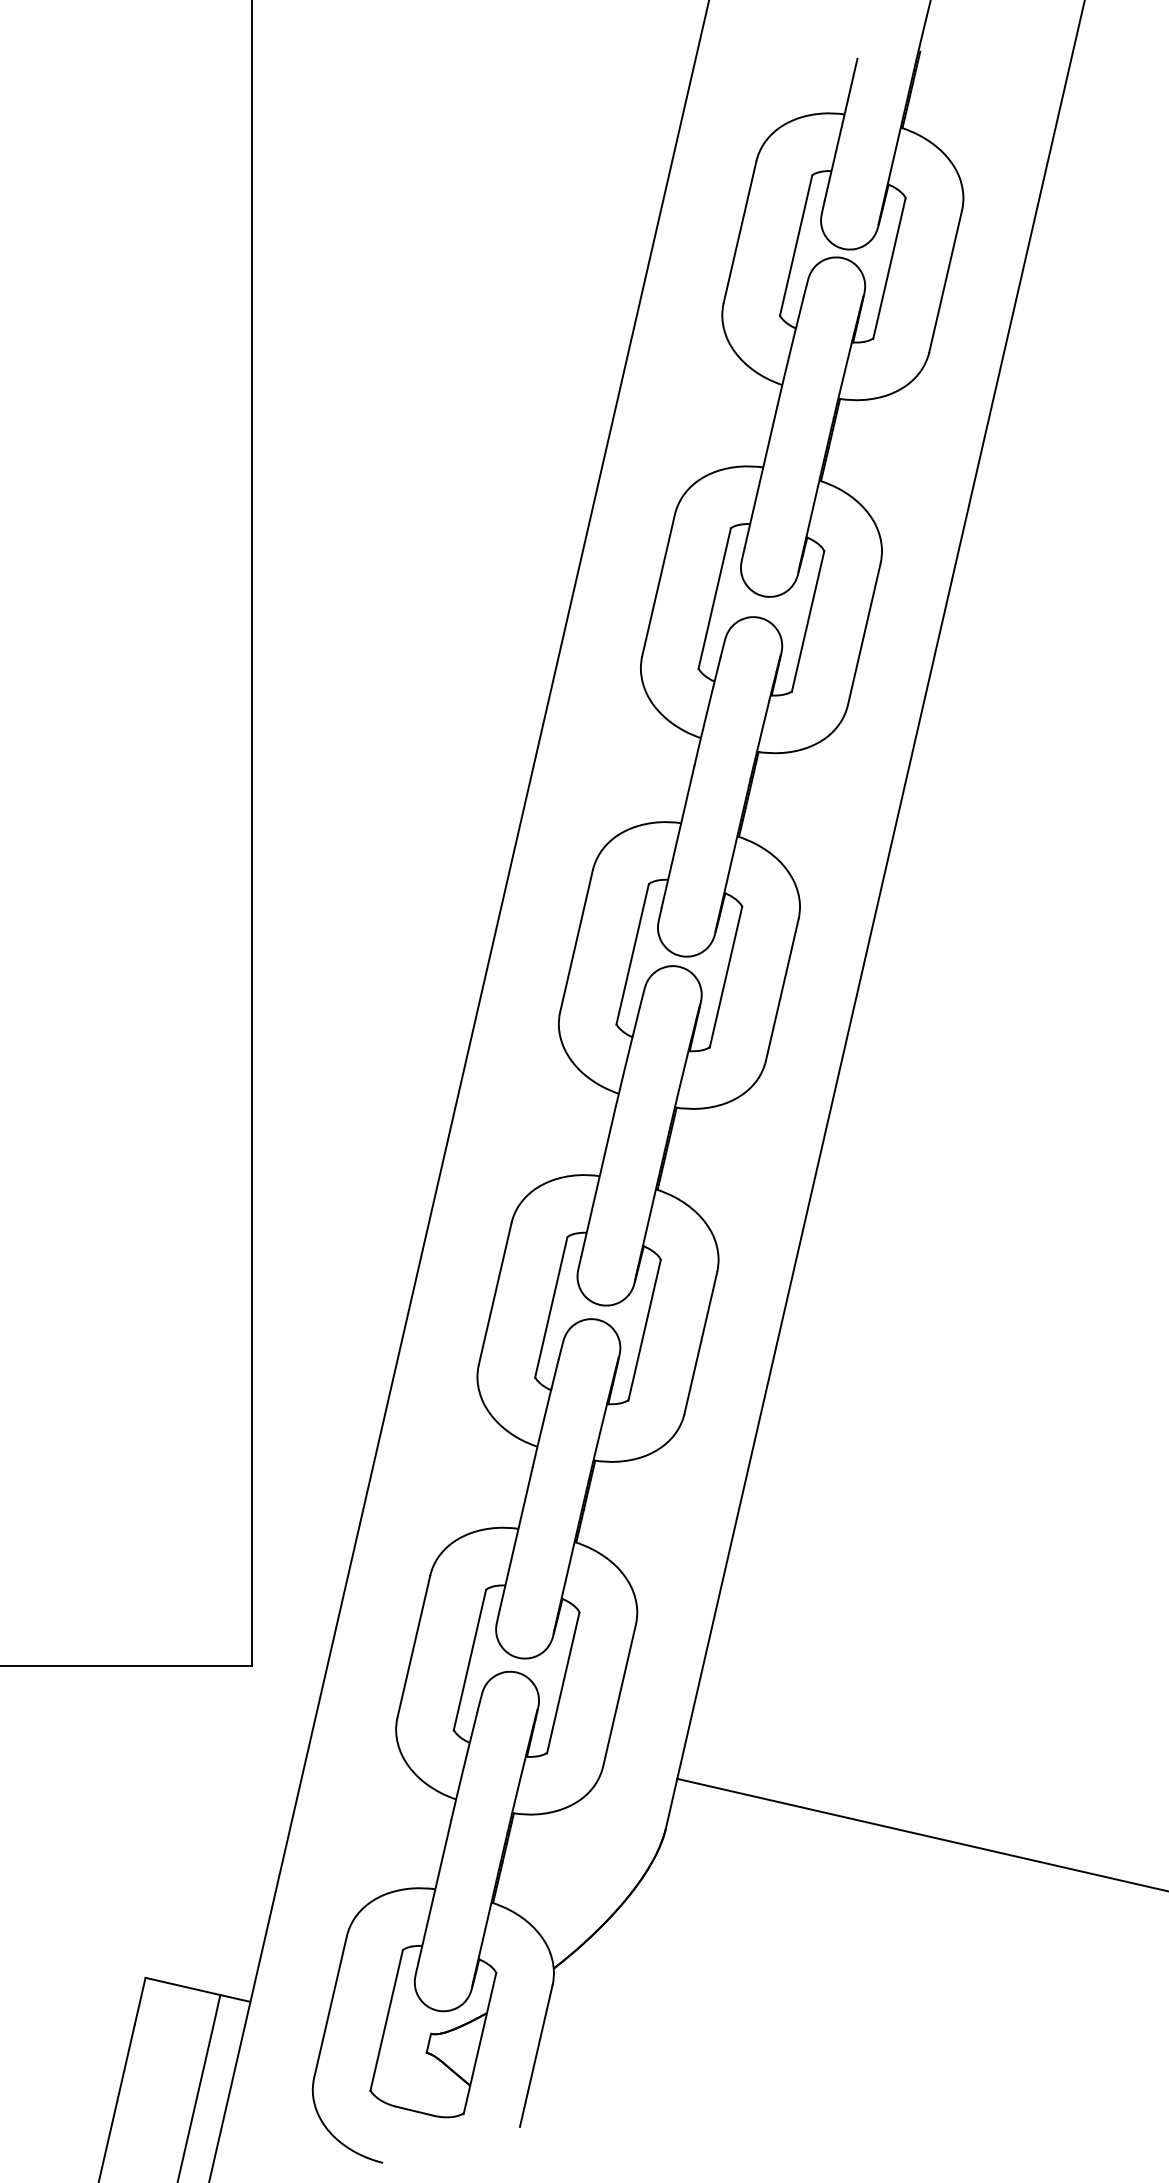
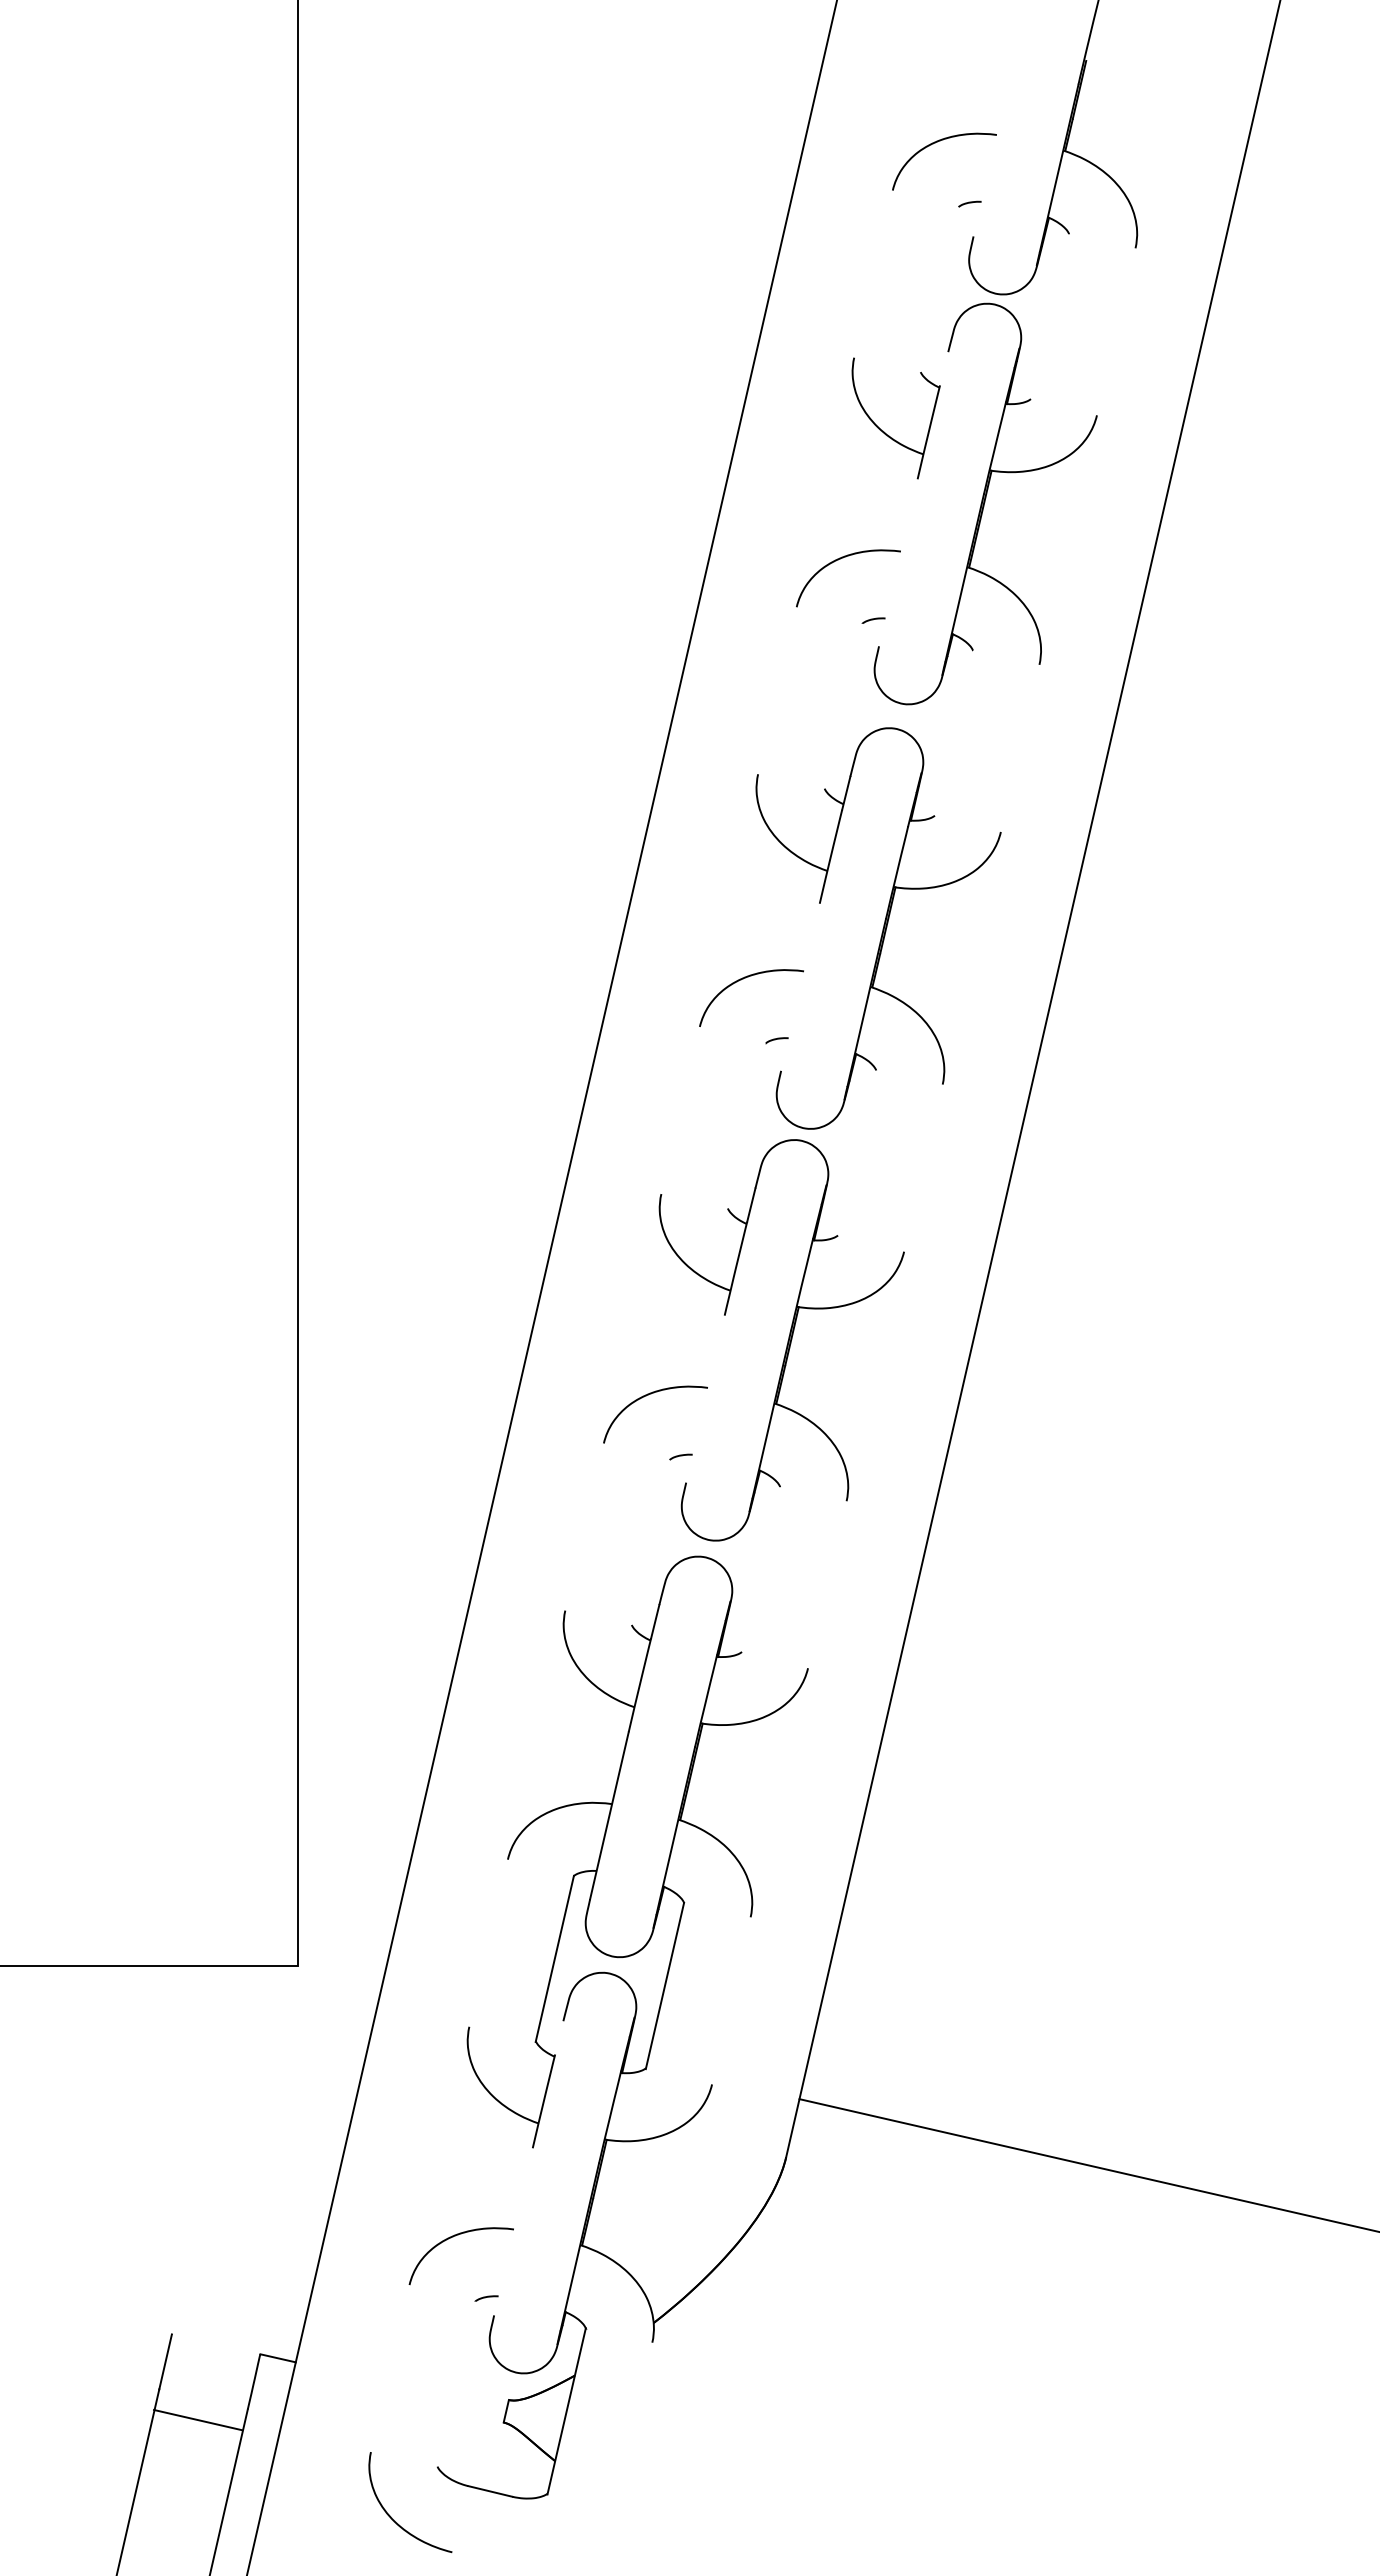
line: (840, 129) -> (992, 152), removed
line: (739, 231) -> (873, 273), removed
line: (795, 245) -> (939, 289), removed
line: (889, 268) -> (1049, 316), removed
line: (945, 280) -> (1115, 331), removed
line: (800, 312) -> (944, 368), removed
line: (761, 476) -> (898, 562), removed
line: (658, 585) -> (777, 690), removed
line: (714, 598) -> (843, 706), removed
line: (807, 621) -> (953, 733), removed
line: (863, 633) -> (1019, 747), removed
line: (678, 836) -> (800, 986), removed
line: (576, 941) -> (680, 1110), removed
line: (632, 954) -> (746, 1126), removed
line: (725, 977) -> (856, 1153), removed
line: (782, 989) -> (923, 1167), removed
line: (597, 1185) -> (705, 1398), removed
line: (495, 1293) -> (584, 1526), removed
line: (551, 1307) -> (650, 1542), removed
line: (644, 1330) -> (760, 1569), removed
line: (701, 1342) -> (827, 1584), removed
line: (413, 1646) -> (488, 1942), removed
line: (619, 1695) -> (731, 2000), removed
line: (473, 1726) -> (559, 2037), removed
line: (434, 1891) -> (513, 2231), removed
line: (183, 1985) -> (198, 2419), moved
line: (329, 2007) -> (389, 2368), removed
line: (386, 2020) -> (456, 2384), removed
line: (535, 2055) -> (632, 2425), removed

